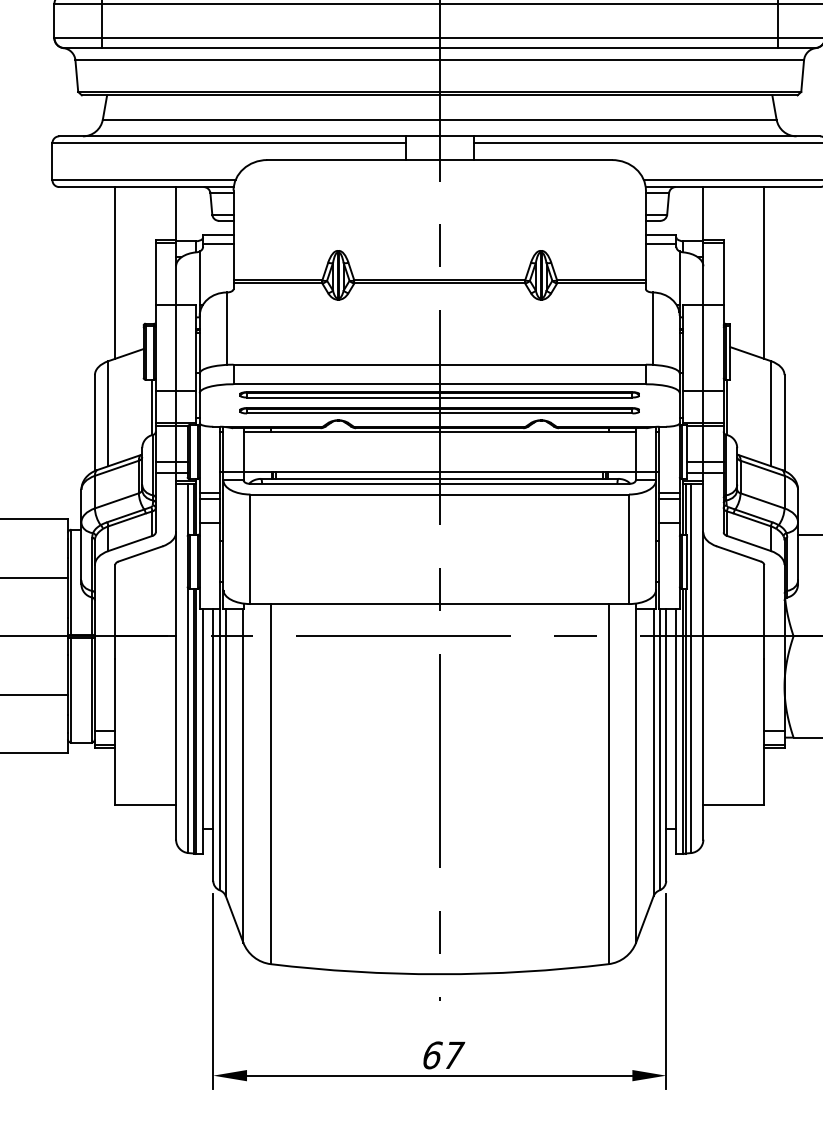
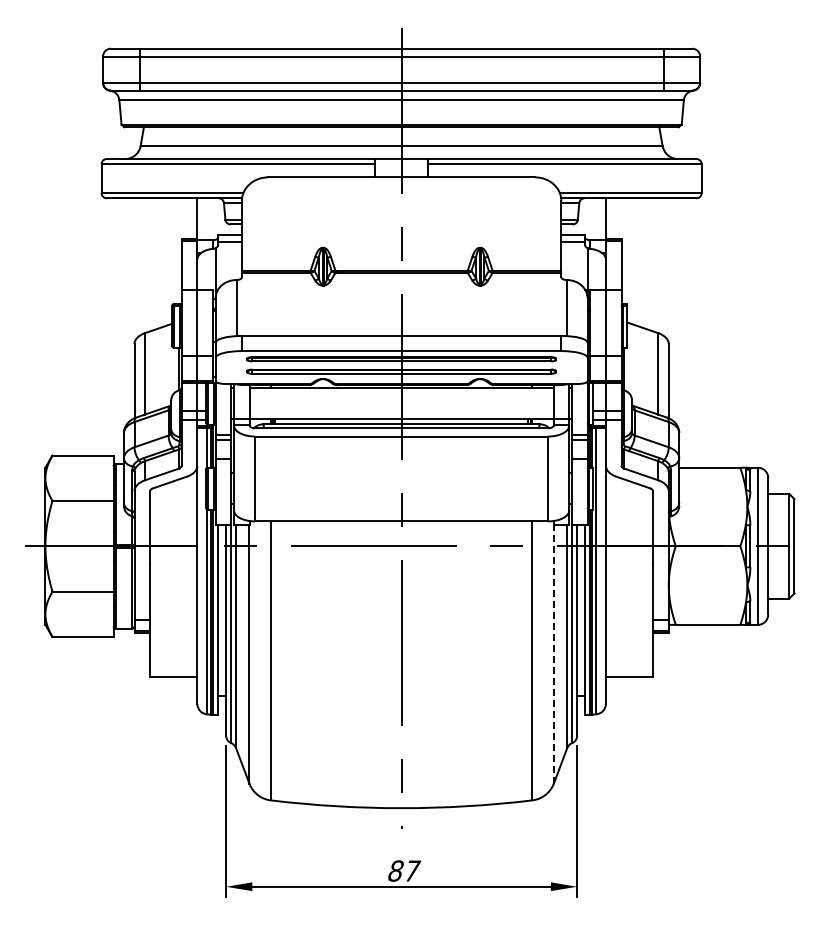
line: (115, 272) -> (150, 264), removed
line: (764, 272) -> (653, 264), removed
line: (635, 774) -> (553, 653), solid -> dashed
text: (433, 1054) -> (396, 870), 67 -> 87

